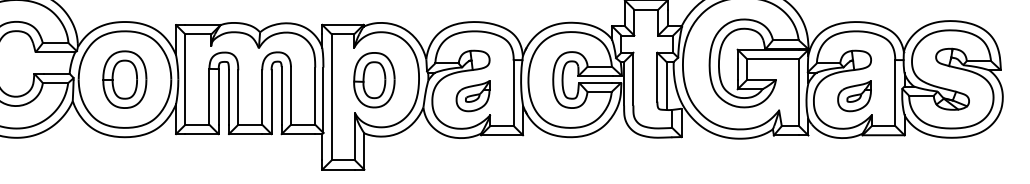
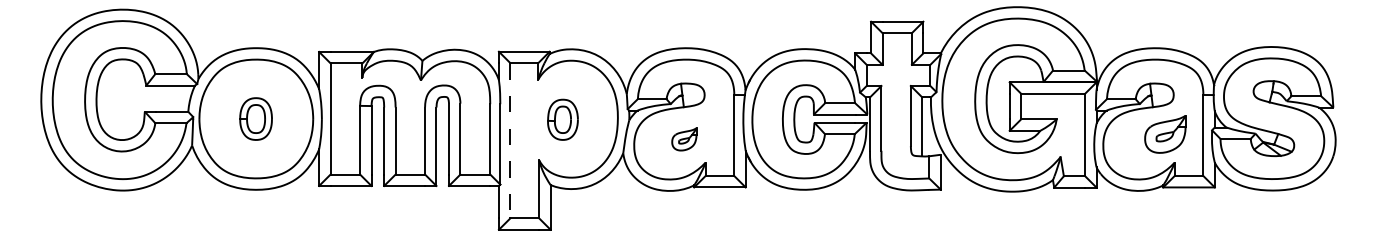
part: (124, 79) -> (255, 118), size x0.6
part: (374, 80) -> (562, 119), size x0.6
part: (473, 96) -> (684, 139), size x0.6
part: (854, 96) -> (1165, 134), moved
line: (331, 97) -> (510, 140), solid -> dashed

